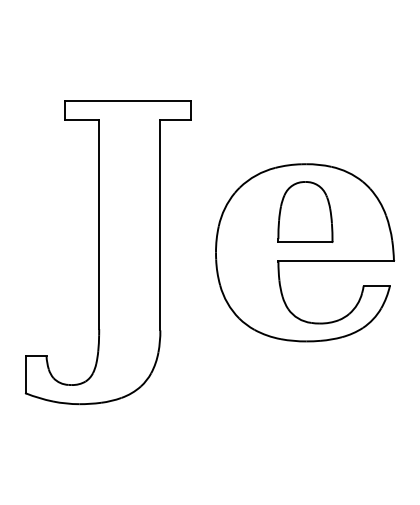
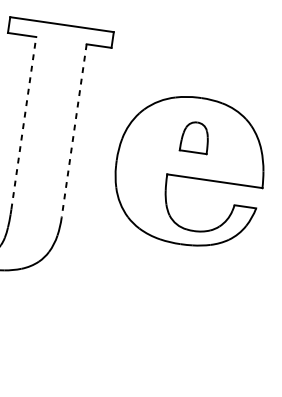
part: (305, 211) -> (195, 136), size x0.6
line: (99, 224) -> (24, 123), solid -> dashed
line: (160, 225) -> (74, 131), solid -> dashed

